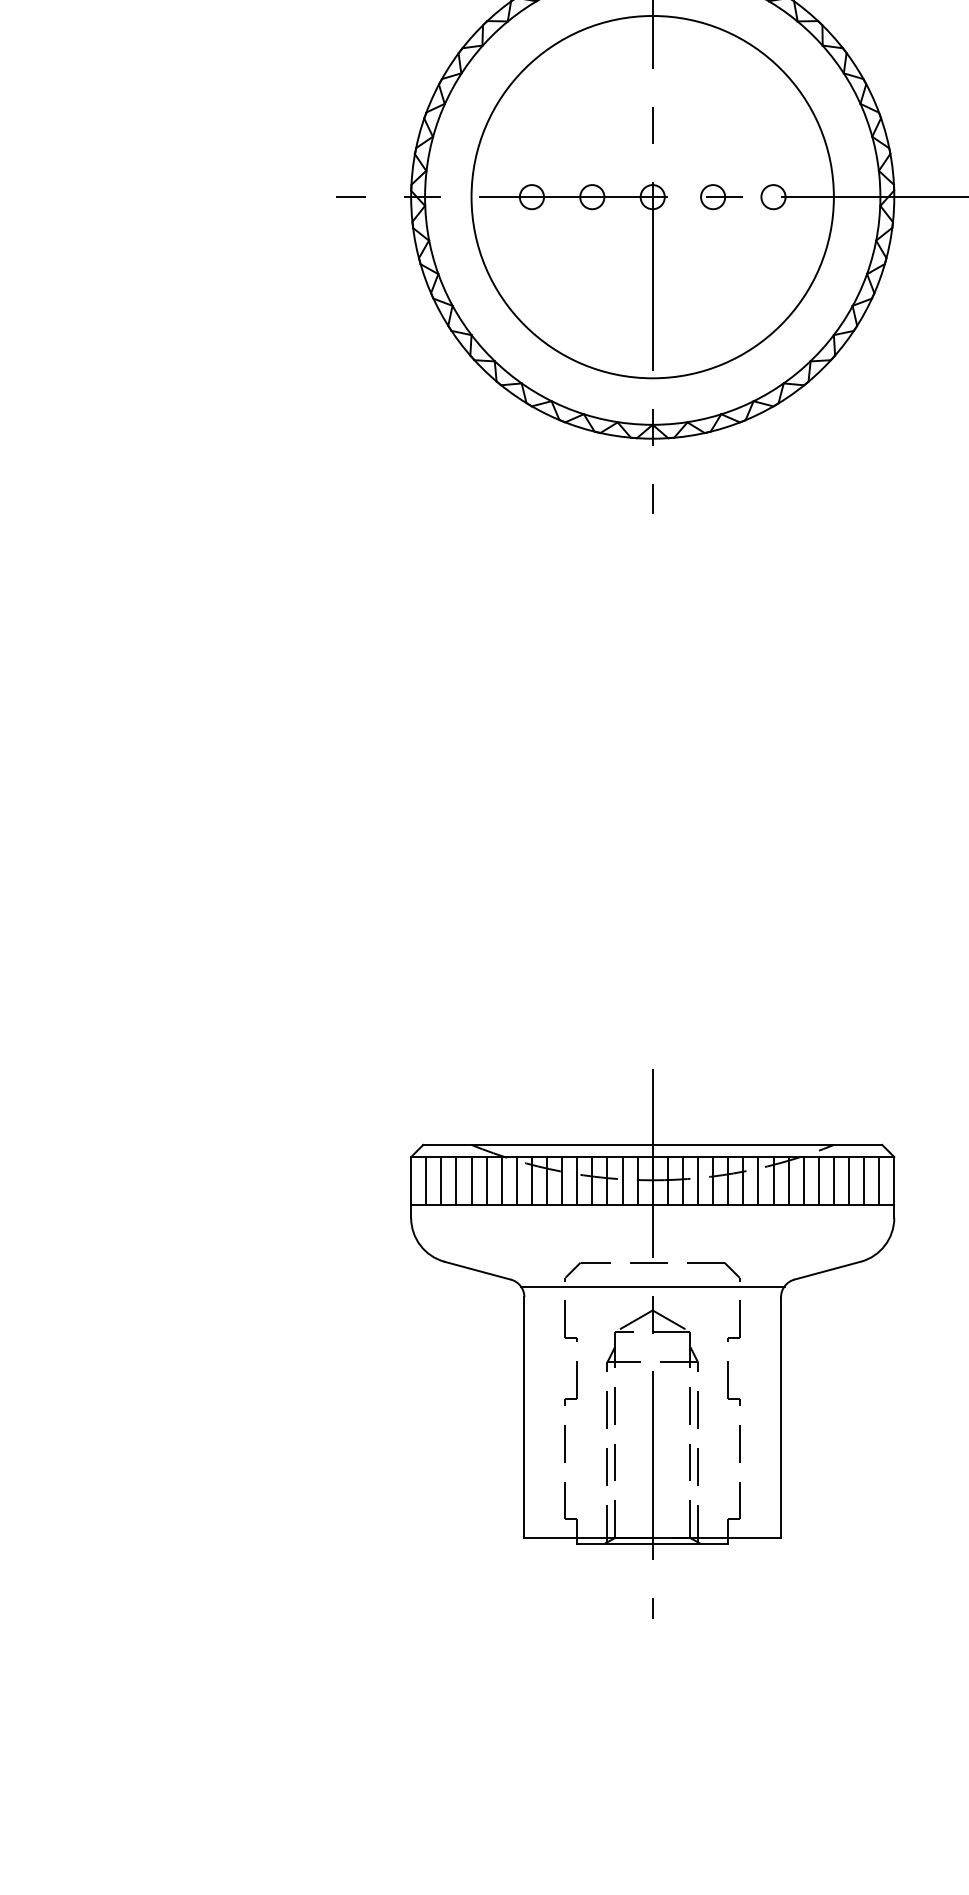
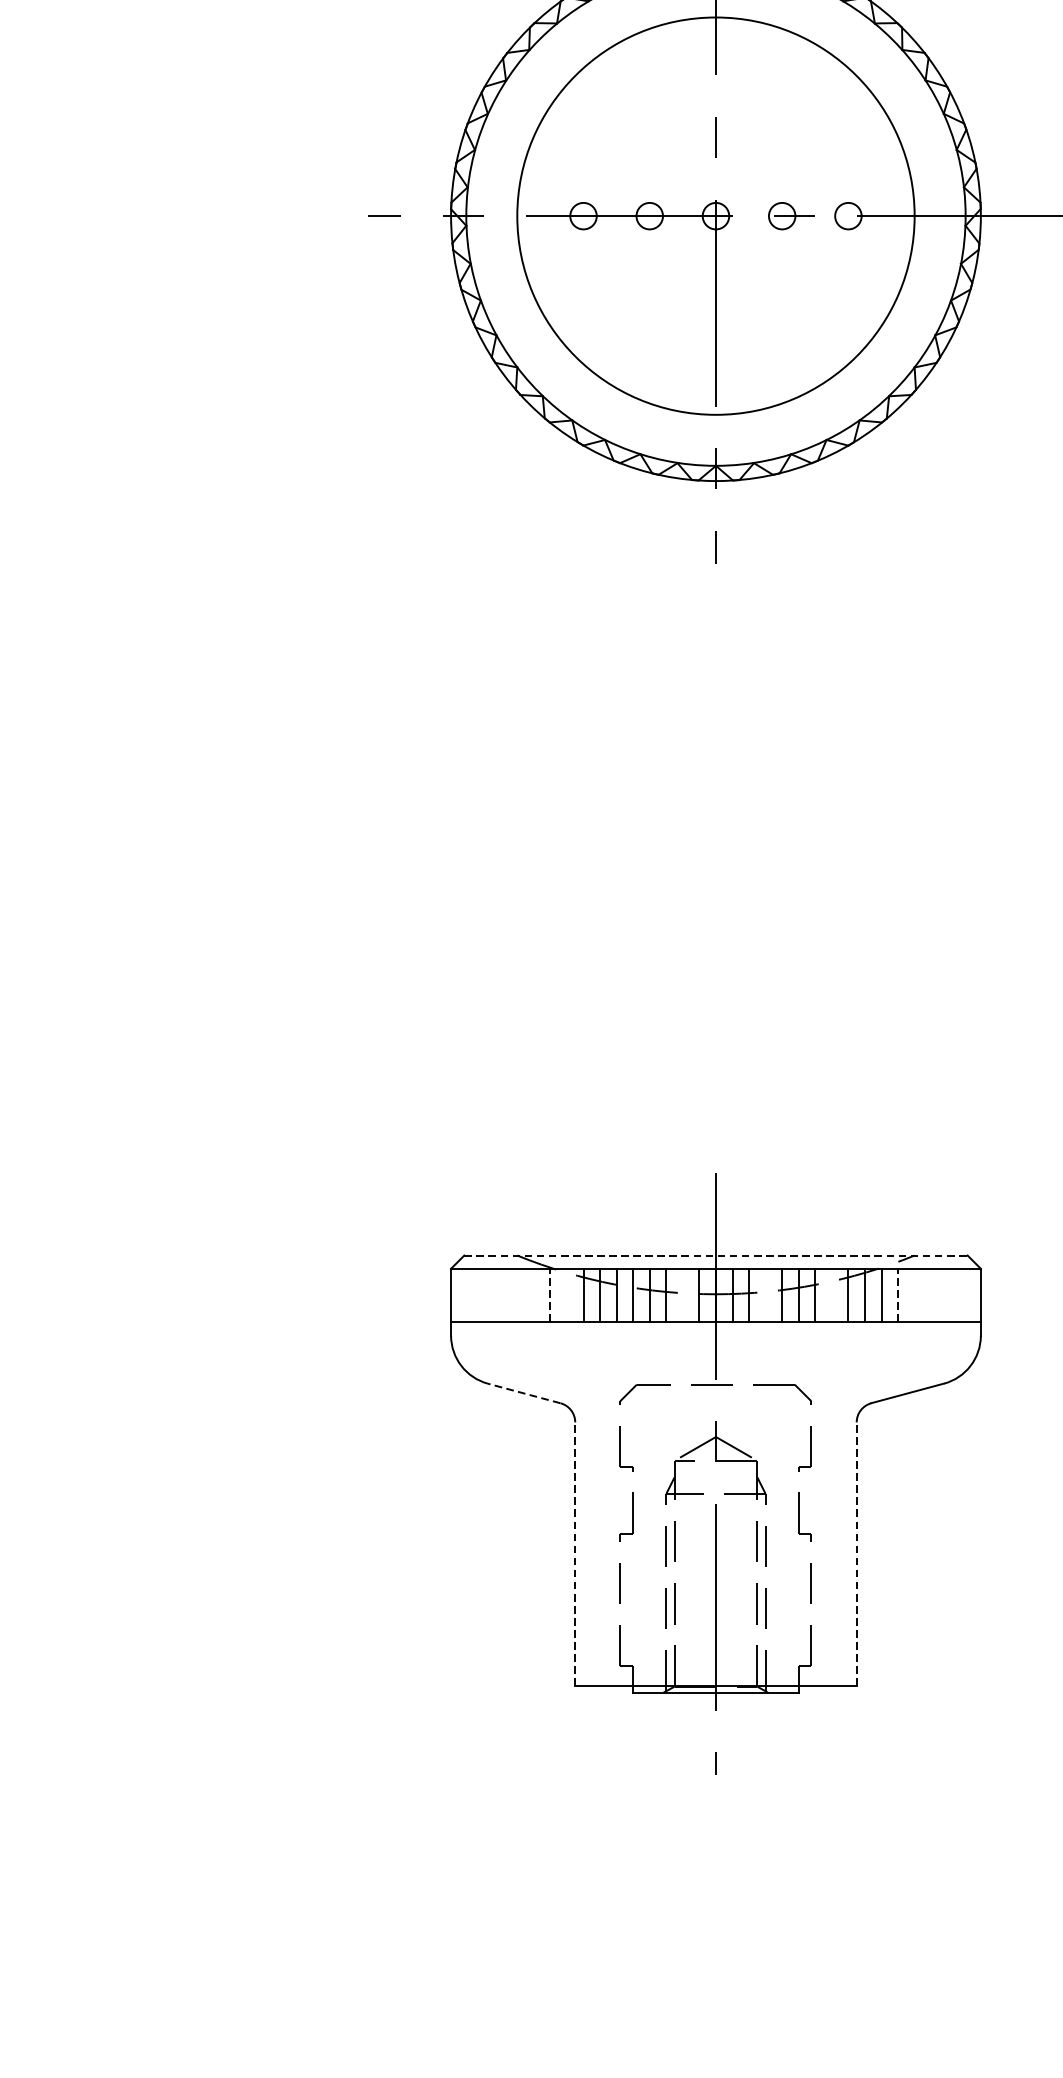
line: (653, 1144) -> (716, 1255), solid -> dashed
line: (501, 1180) -> (550, 1294), solid -> dashed
line: (818, 1180) -> (897, 1294), solid -> dashed
line: (426, 1181) -> (467, 1295), removed
line: (441, 1181) -> (484, 1295), removed
line: (456, 1181) -> (500, 1295), removed
line: (471, 1181) -> (517, 1295), removed
line: (486, 1181) -> (533, 1295), removed
line: (516, 1181) -> (566, 1295), removed
line: (622, 1181) -> (682, 1295), removed
line: (698, 1181) -> (766, 1295), removed
line: (758, 1181) -> (831, 1295), removed
line: (833, 1181) -> (914, 1295), removed
line: (848, 1181) -> (930, 1295), removed
line: (864, 1181) -> (948, 1295), removed
line: (879, 1181) -> (964, 1295), removed
line: (477, 1270) -> (523, 1393), solid -> dashed
line: (652, 1286) -> (715, 1410), removed
line: (524, 1416) -> (575, 1553), solid -> dashed
line: (781, 1416) -> (857, 1553), solid -> dashed

